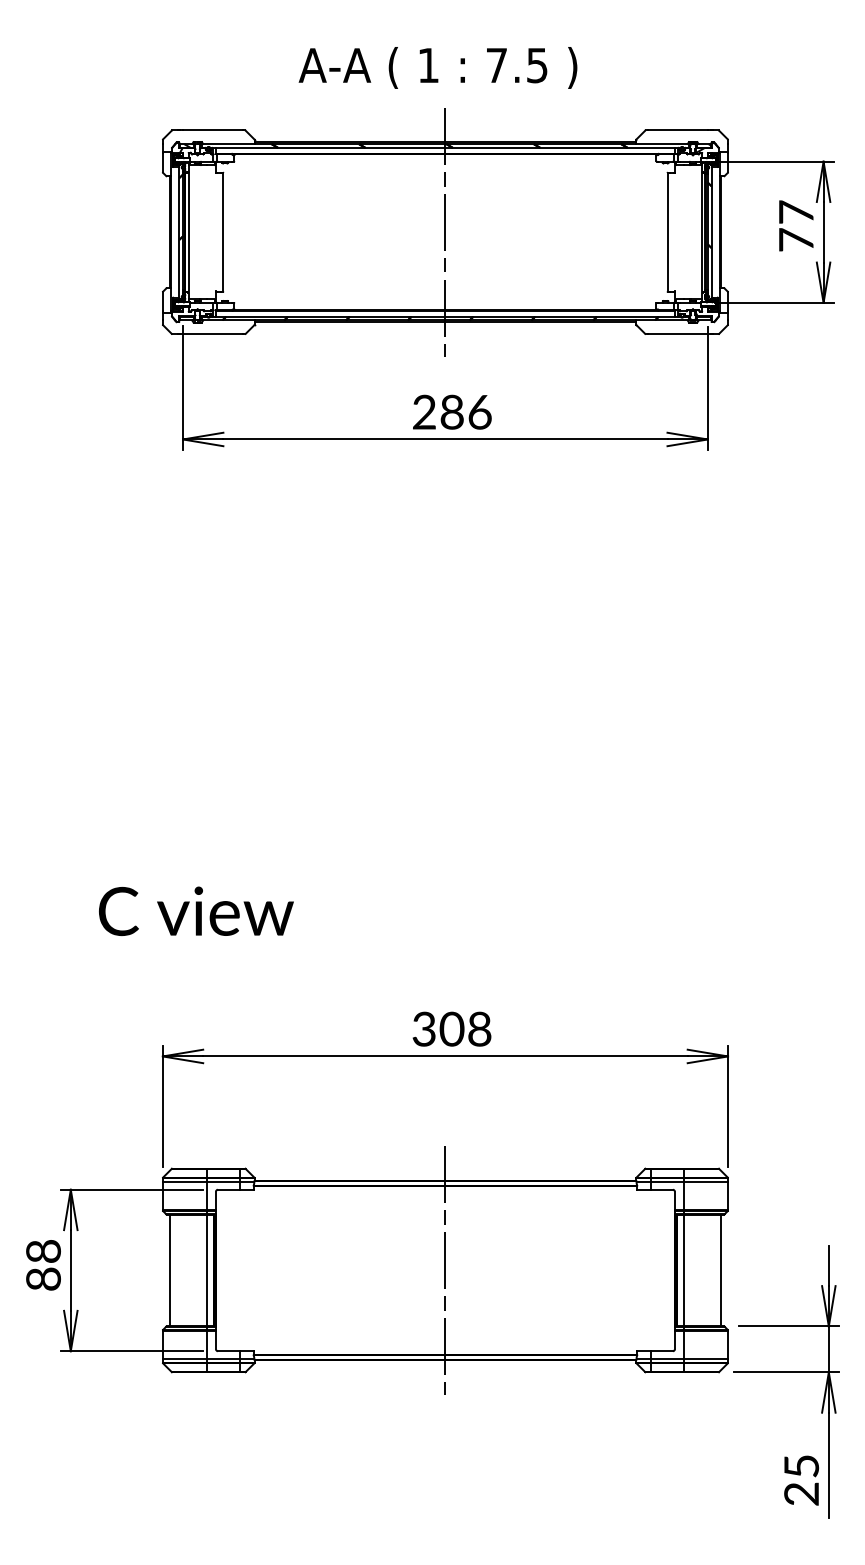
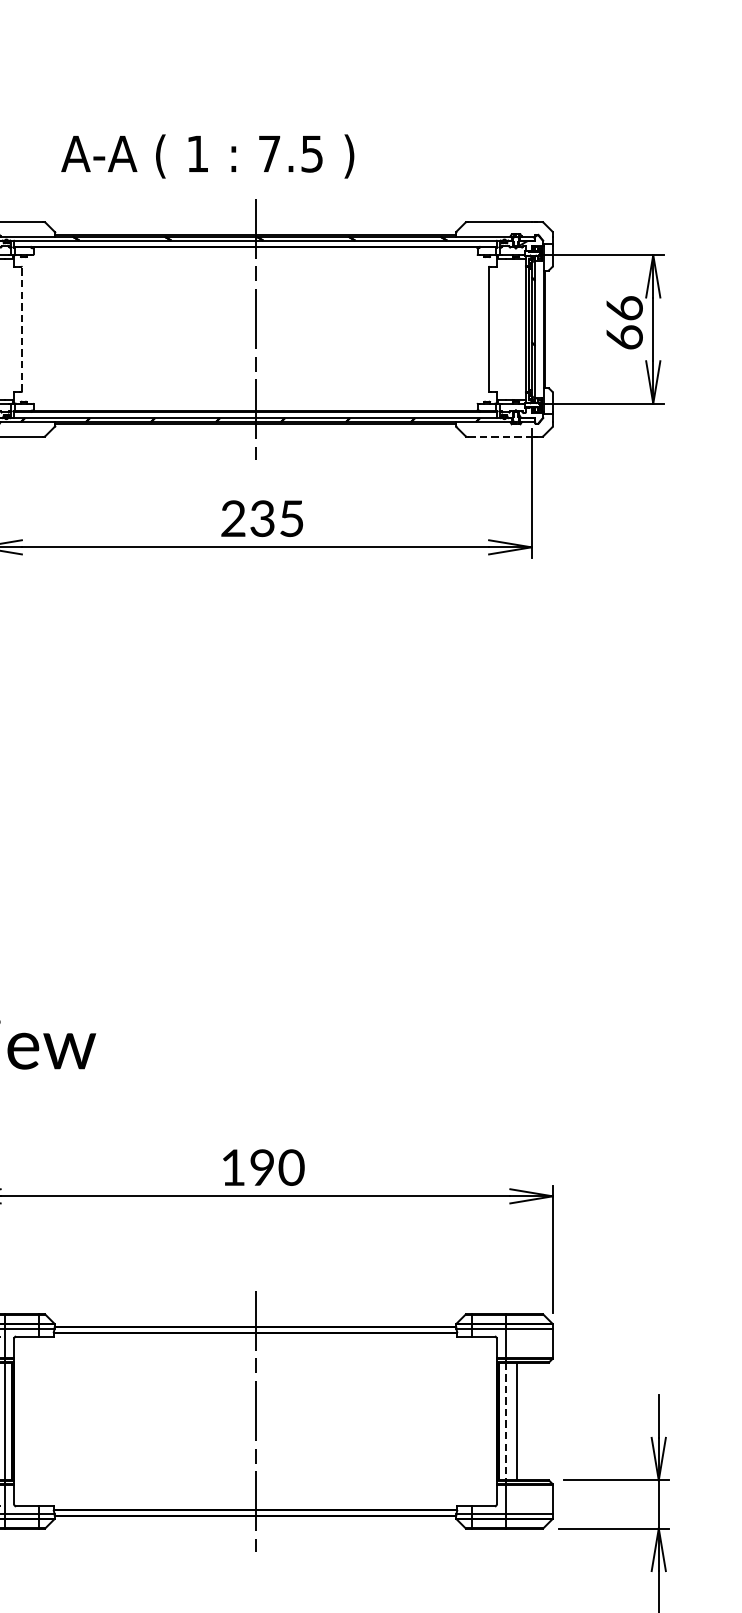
text: (437, 67) -> (207, 156), moved
text: (796, 225) -> (624, 322), 77 -> 66
line: (223, 231) -> (22, 328), solid -> dashed
line: (678, 334) -> (500, 436), solid -> dashed
text: (465, 412) -> (276, 518), 286 -> 235
text: (452, 1028) -> (262, 1166), 308 -> 190
line: (684, 1270) -> (506, 1421), solid -> dashed
line: (720, 1270) -> (516, 1421), moved

